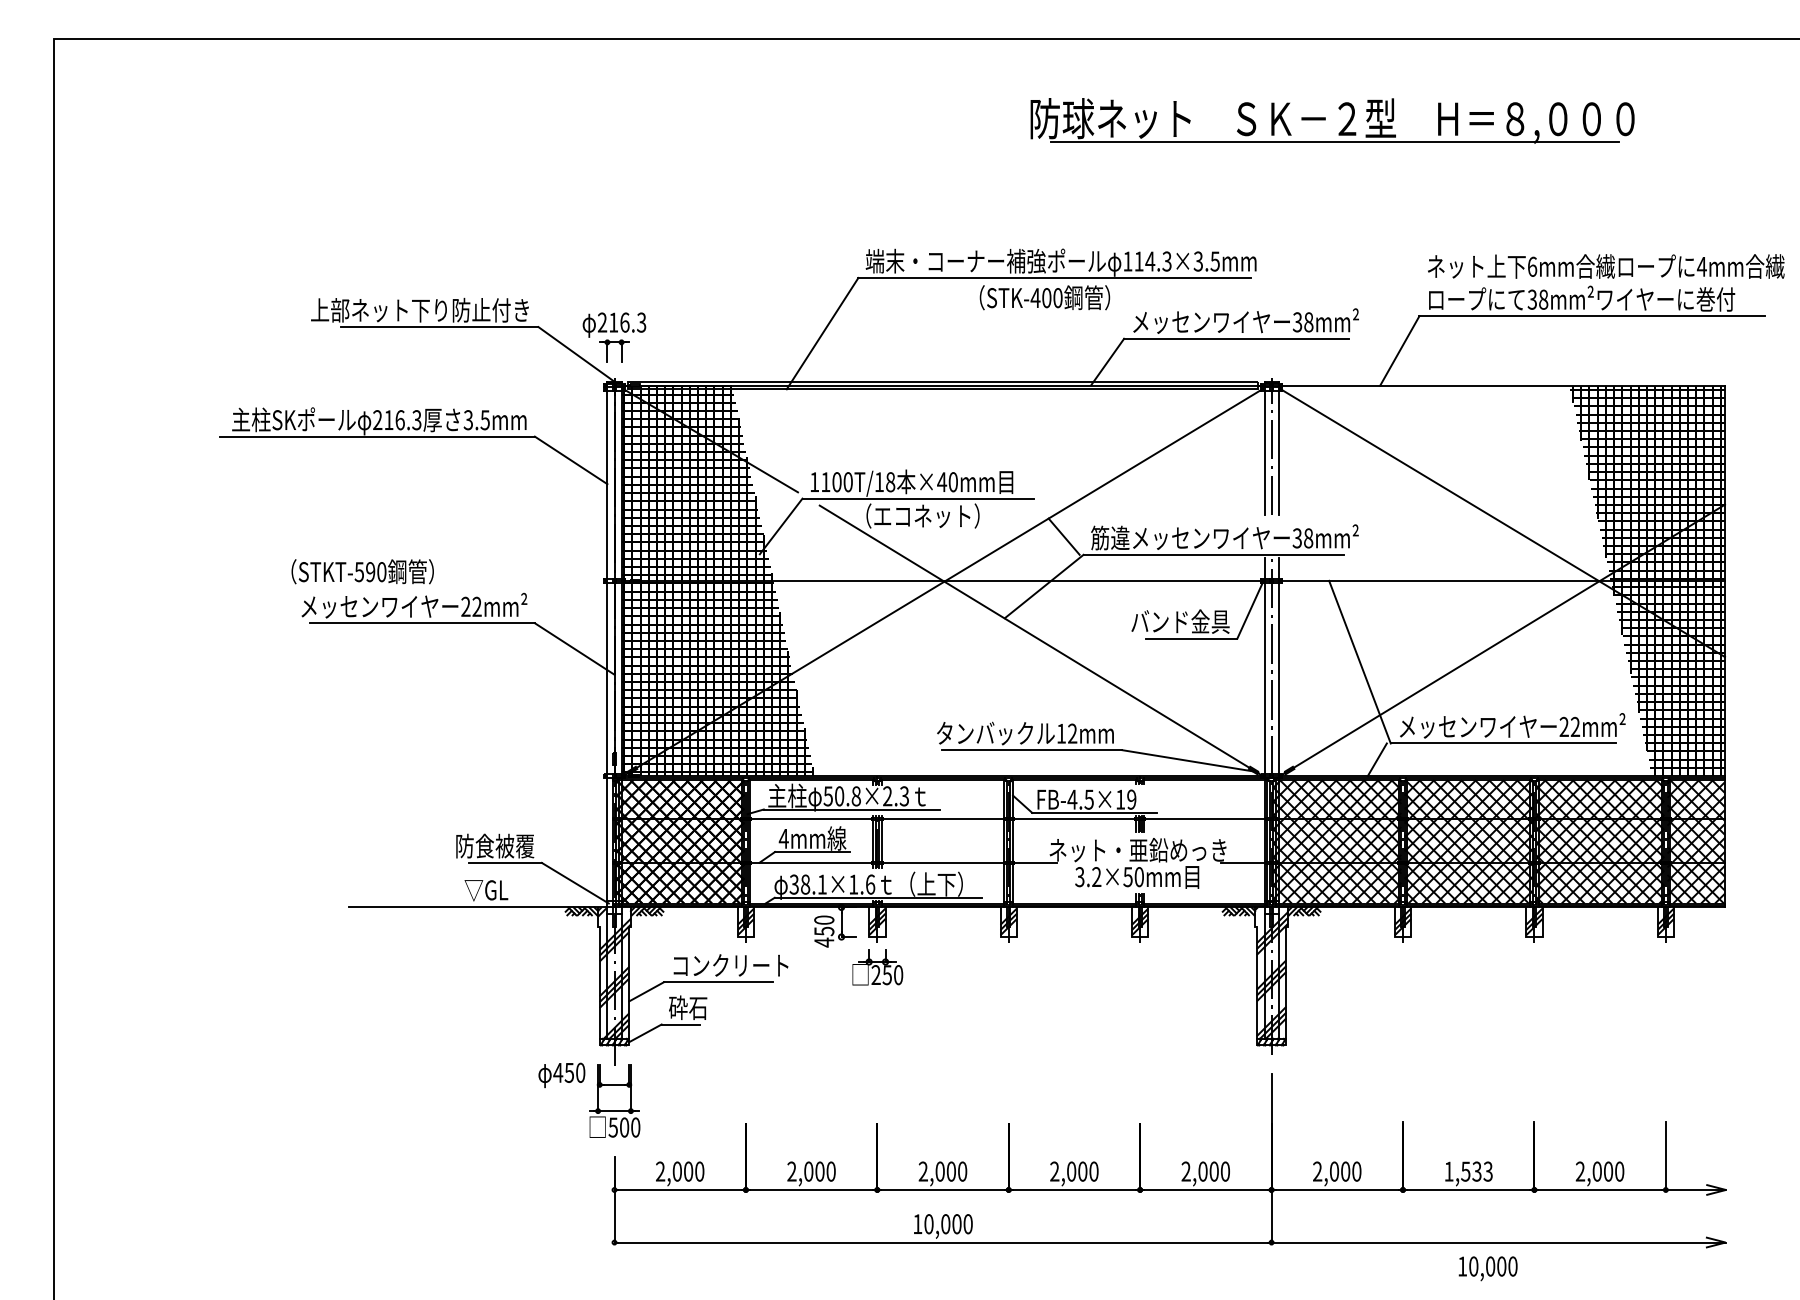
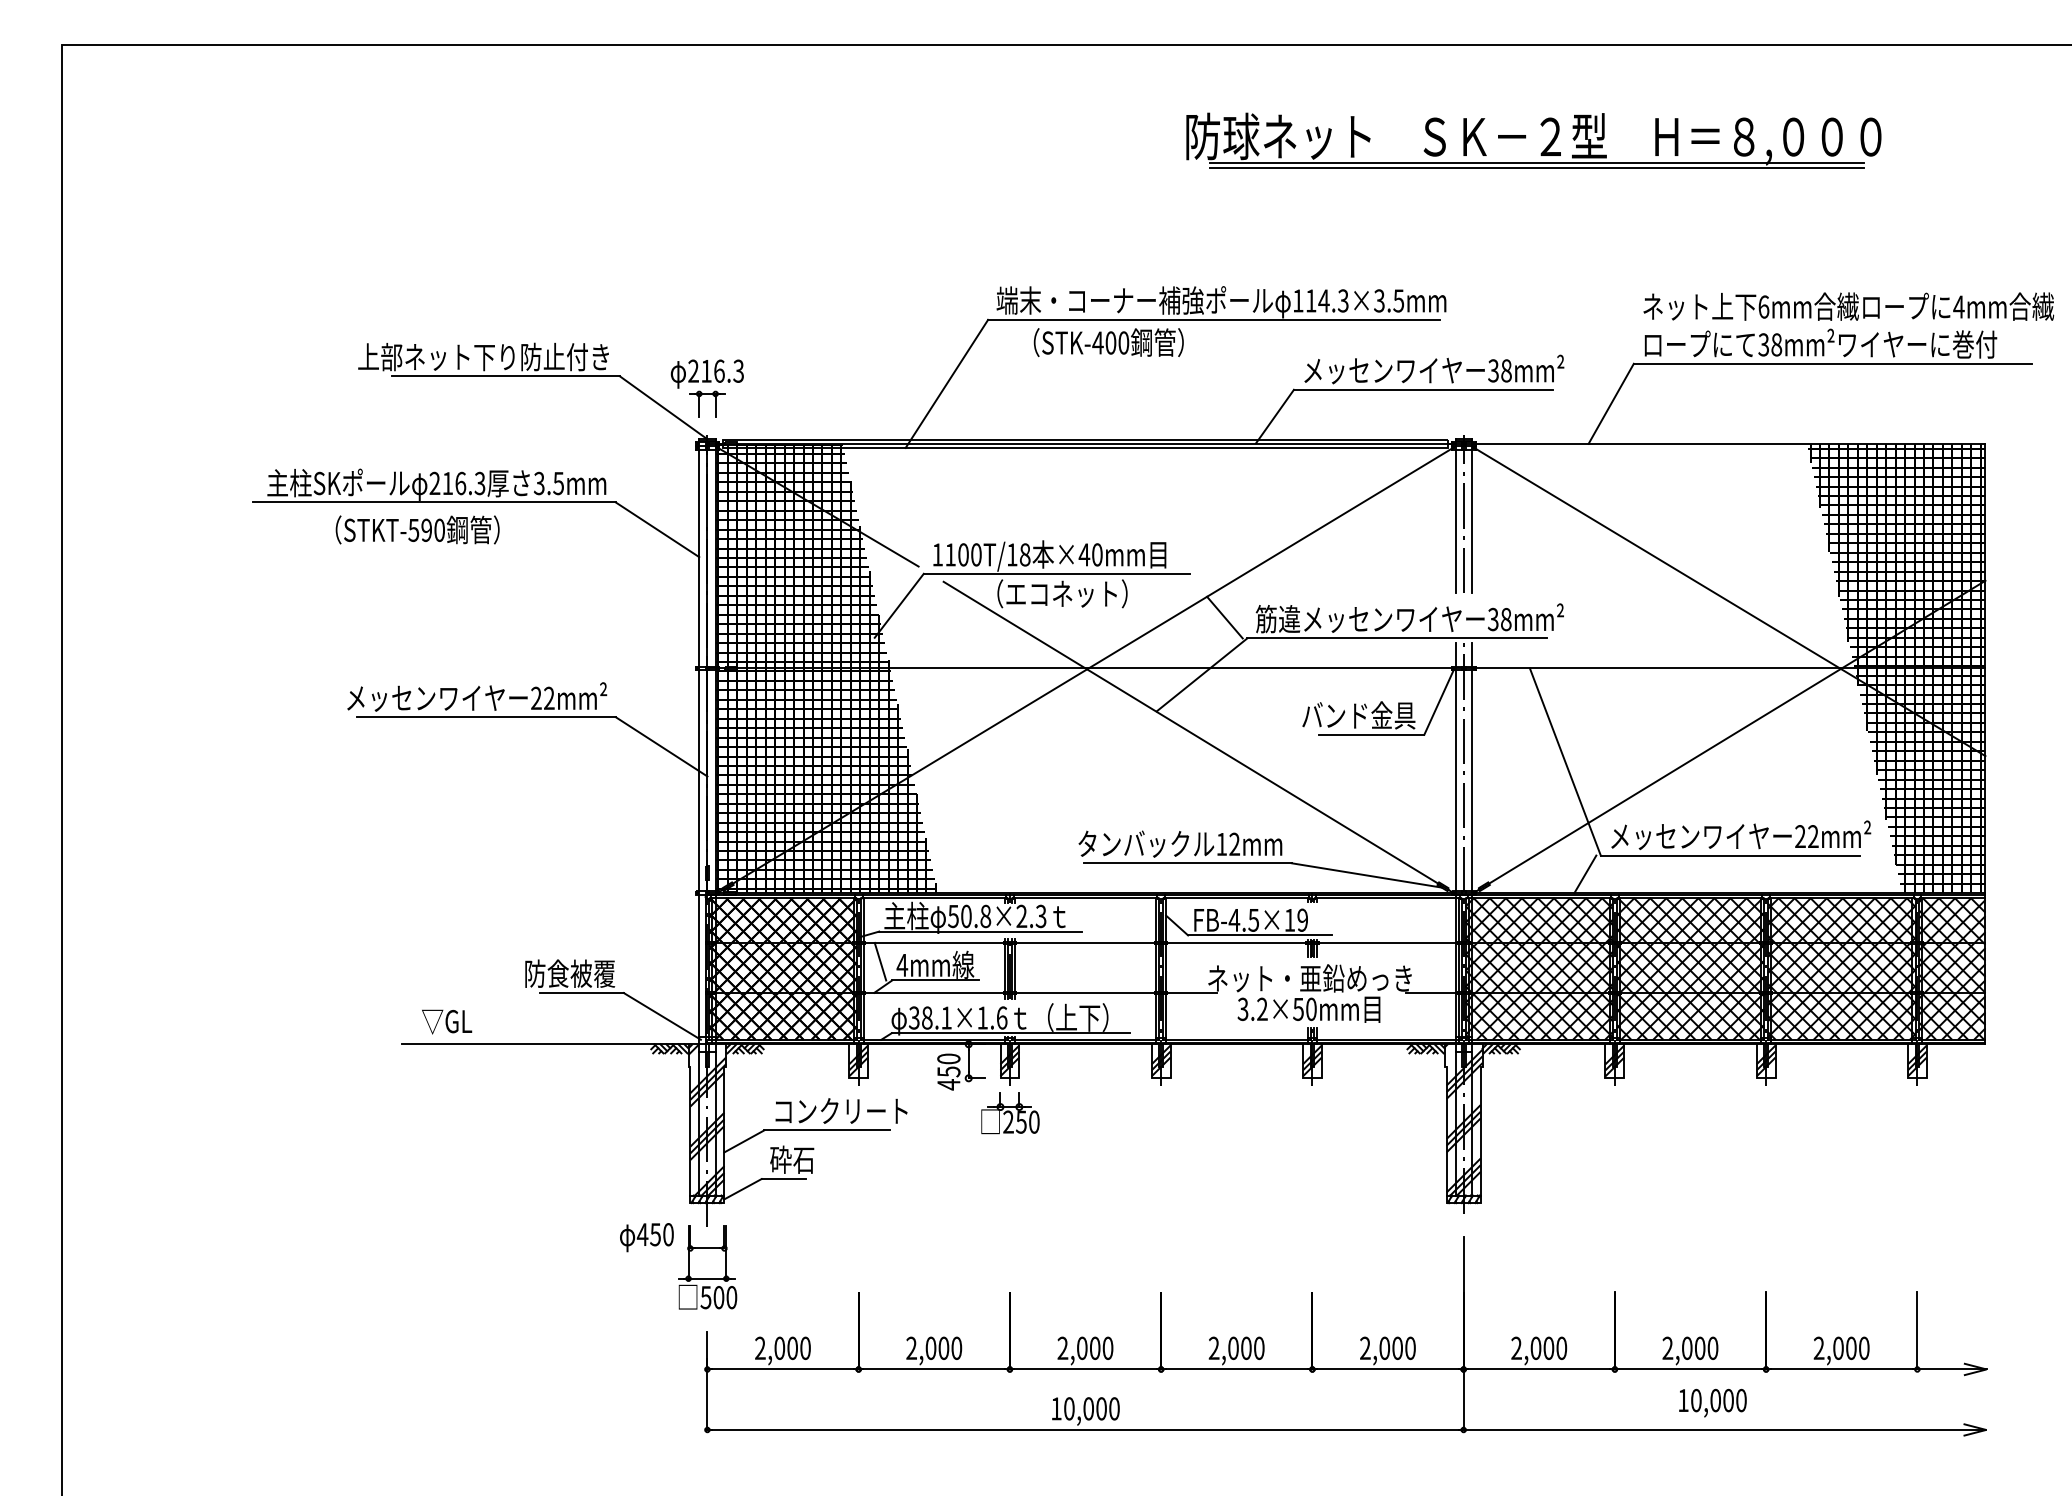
line: (1334, 146) -> (1536, 168), added
text: (1044, 297) -> (1108, 342), moved
text: (362, 571) -> (417, 529), moved
line: (764, 835) -> (880, 961), added
text: (486, 890) -> (447, 1021), moved
text: (1468, 1170) -> (1690, 1347), 1,533 -> 2,000
text: (1487, 1268) -> (1712, 1402), moved

